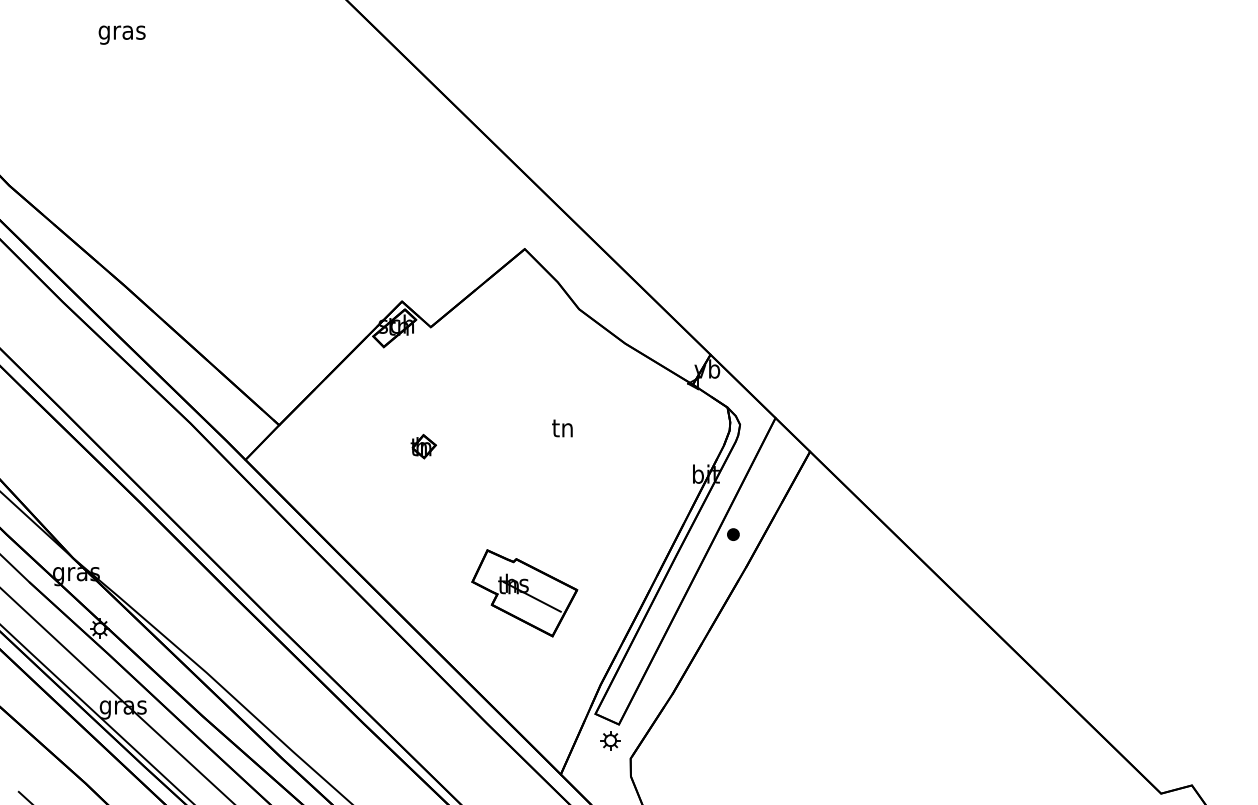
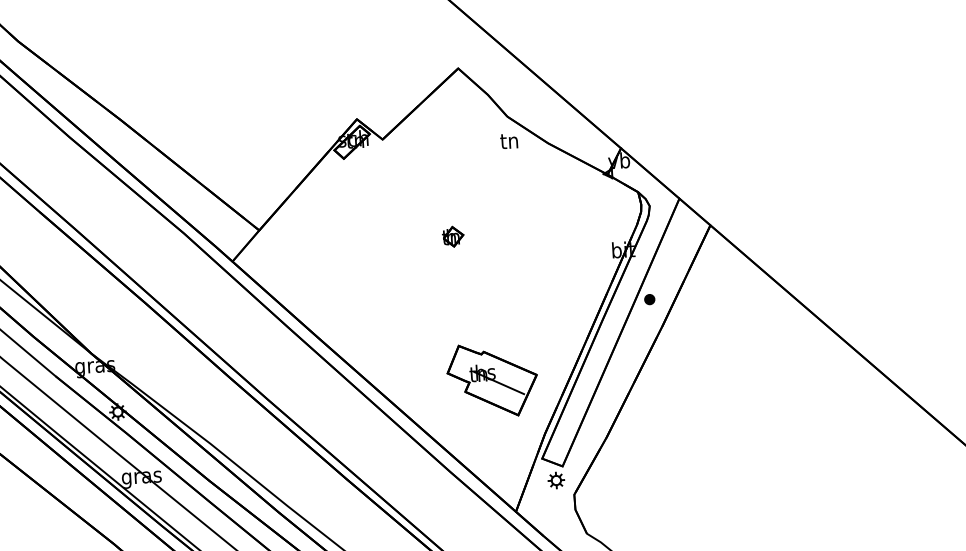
text: (562, 428) -> (509, 141), moved
part: (423, 446) -> (452, 236), moved
part: (524, 593) -> (492, 380), moved

